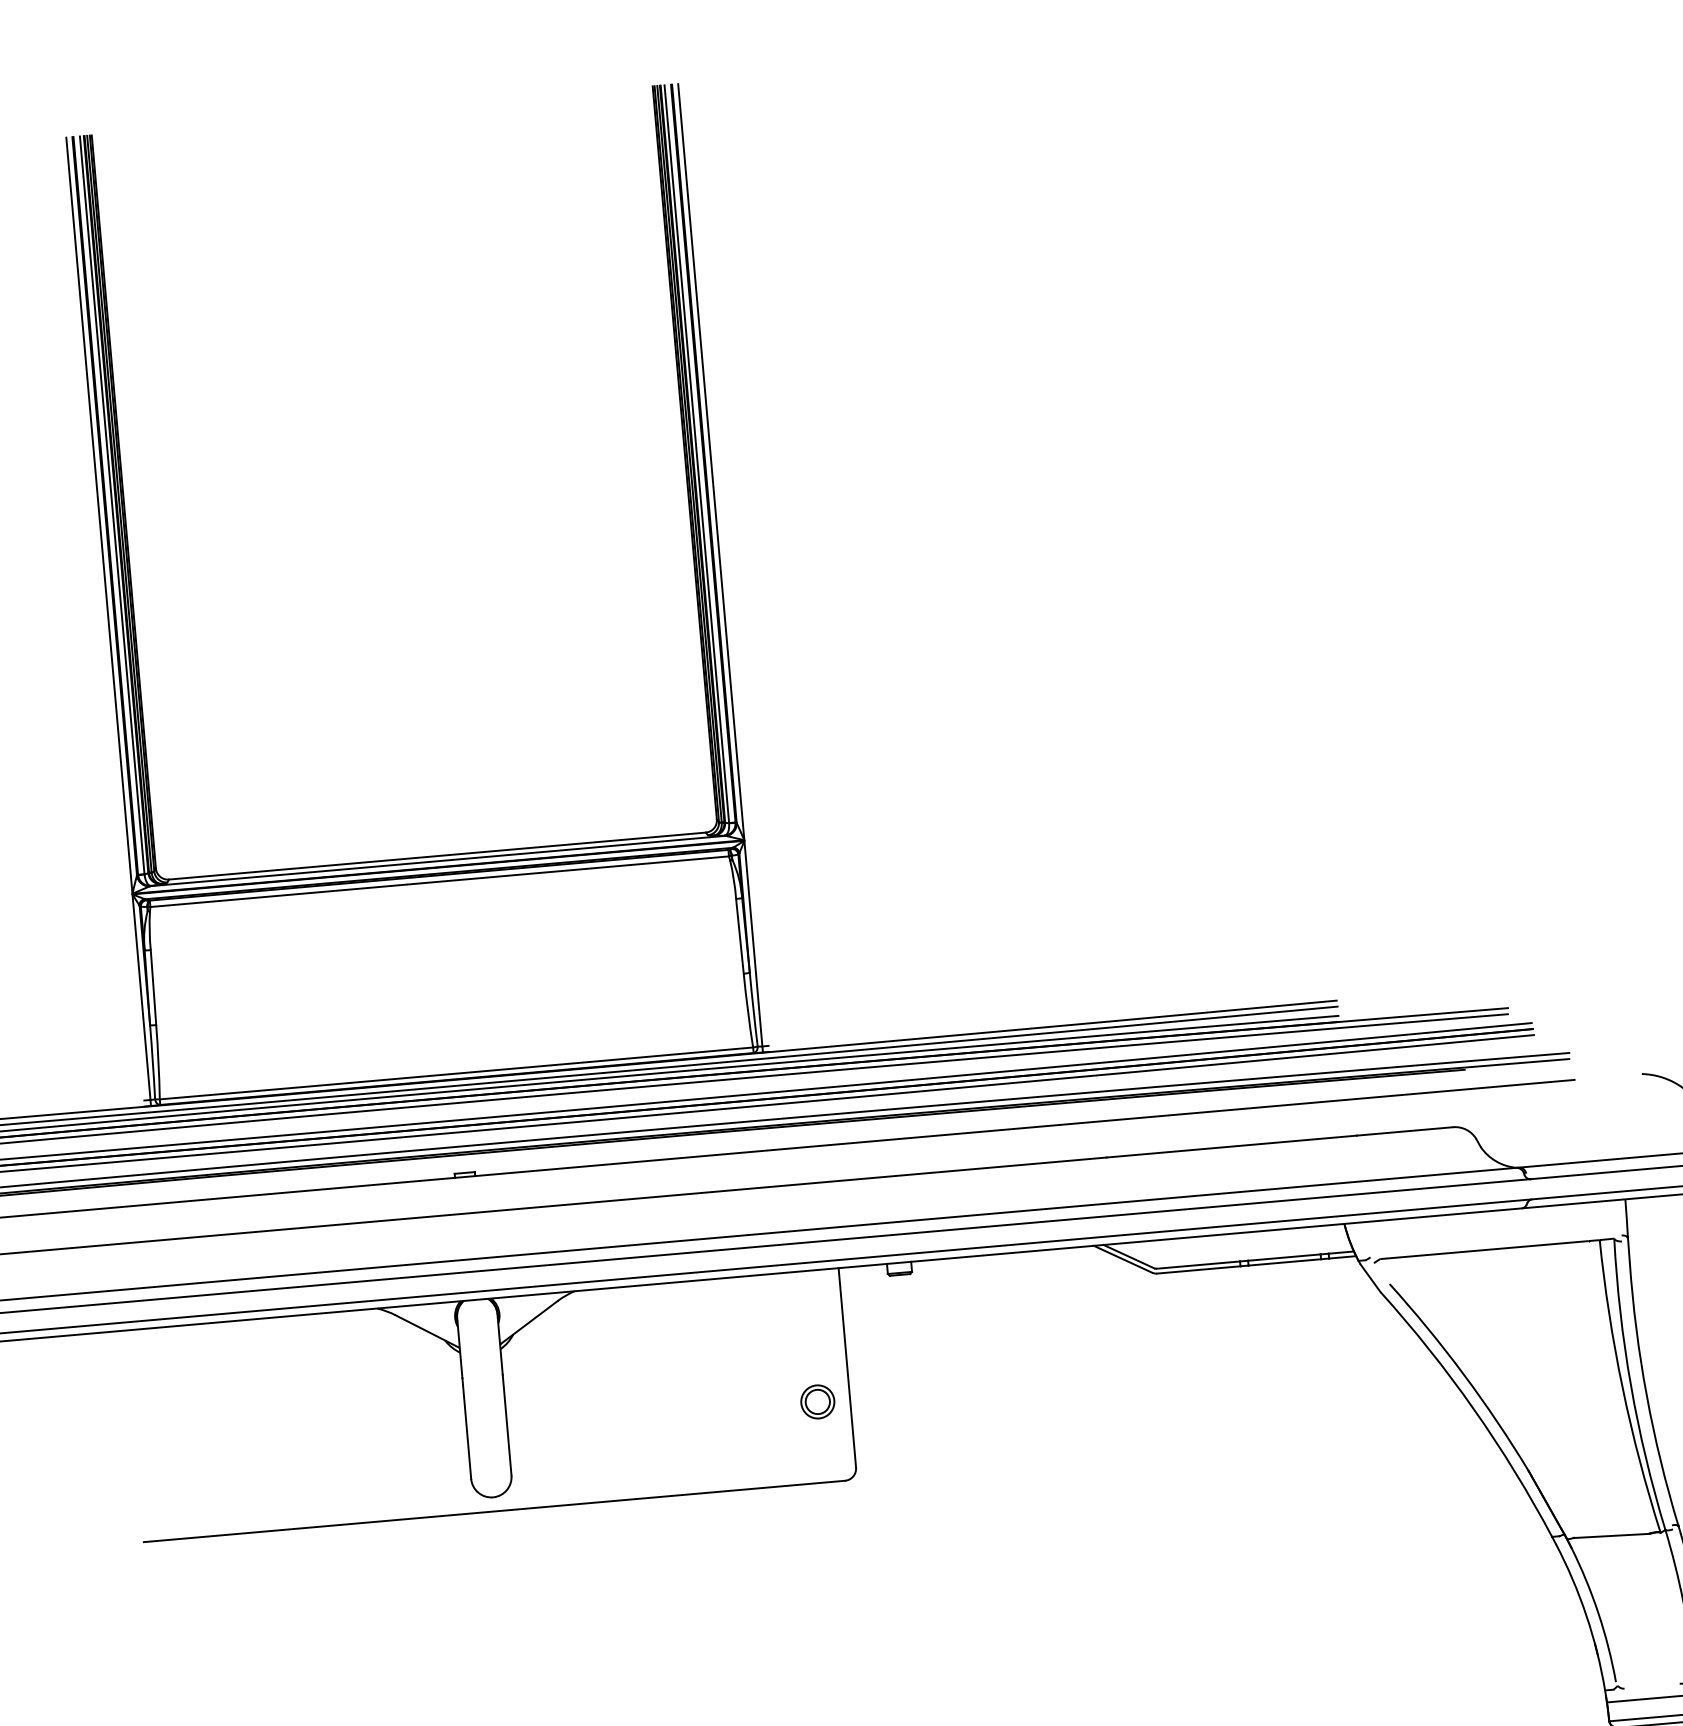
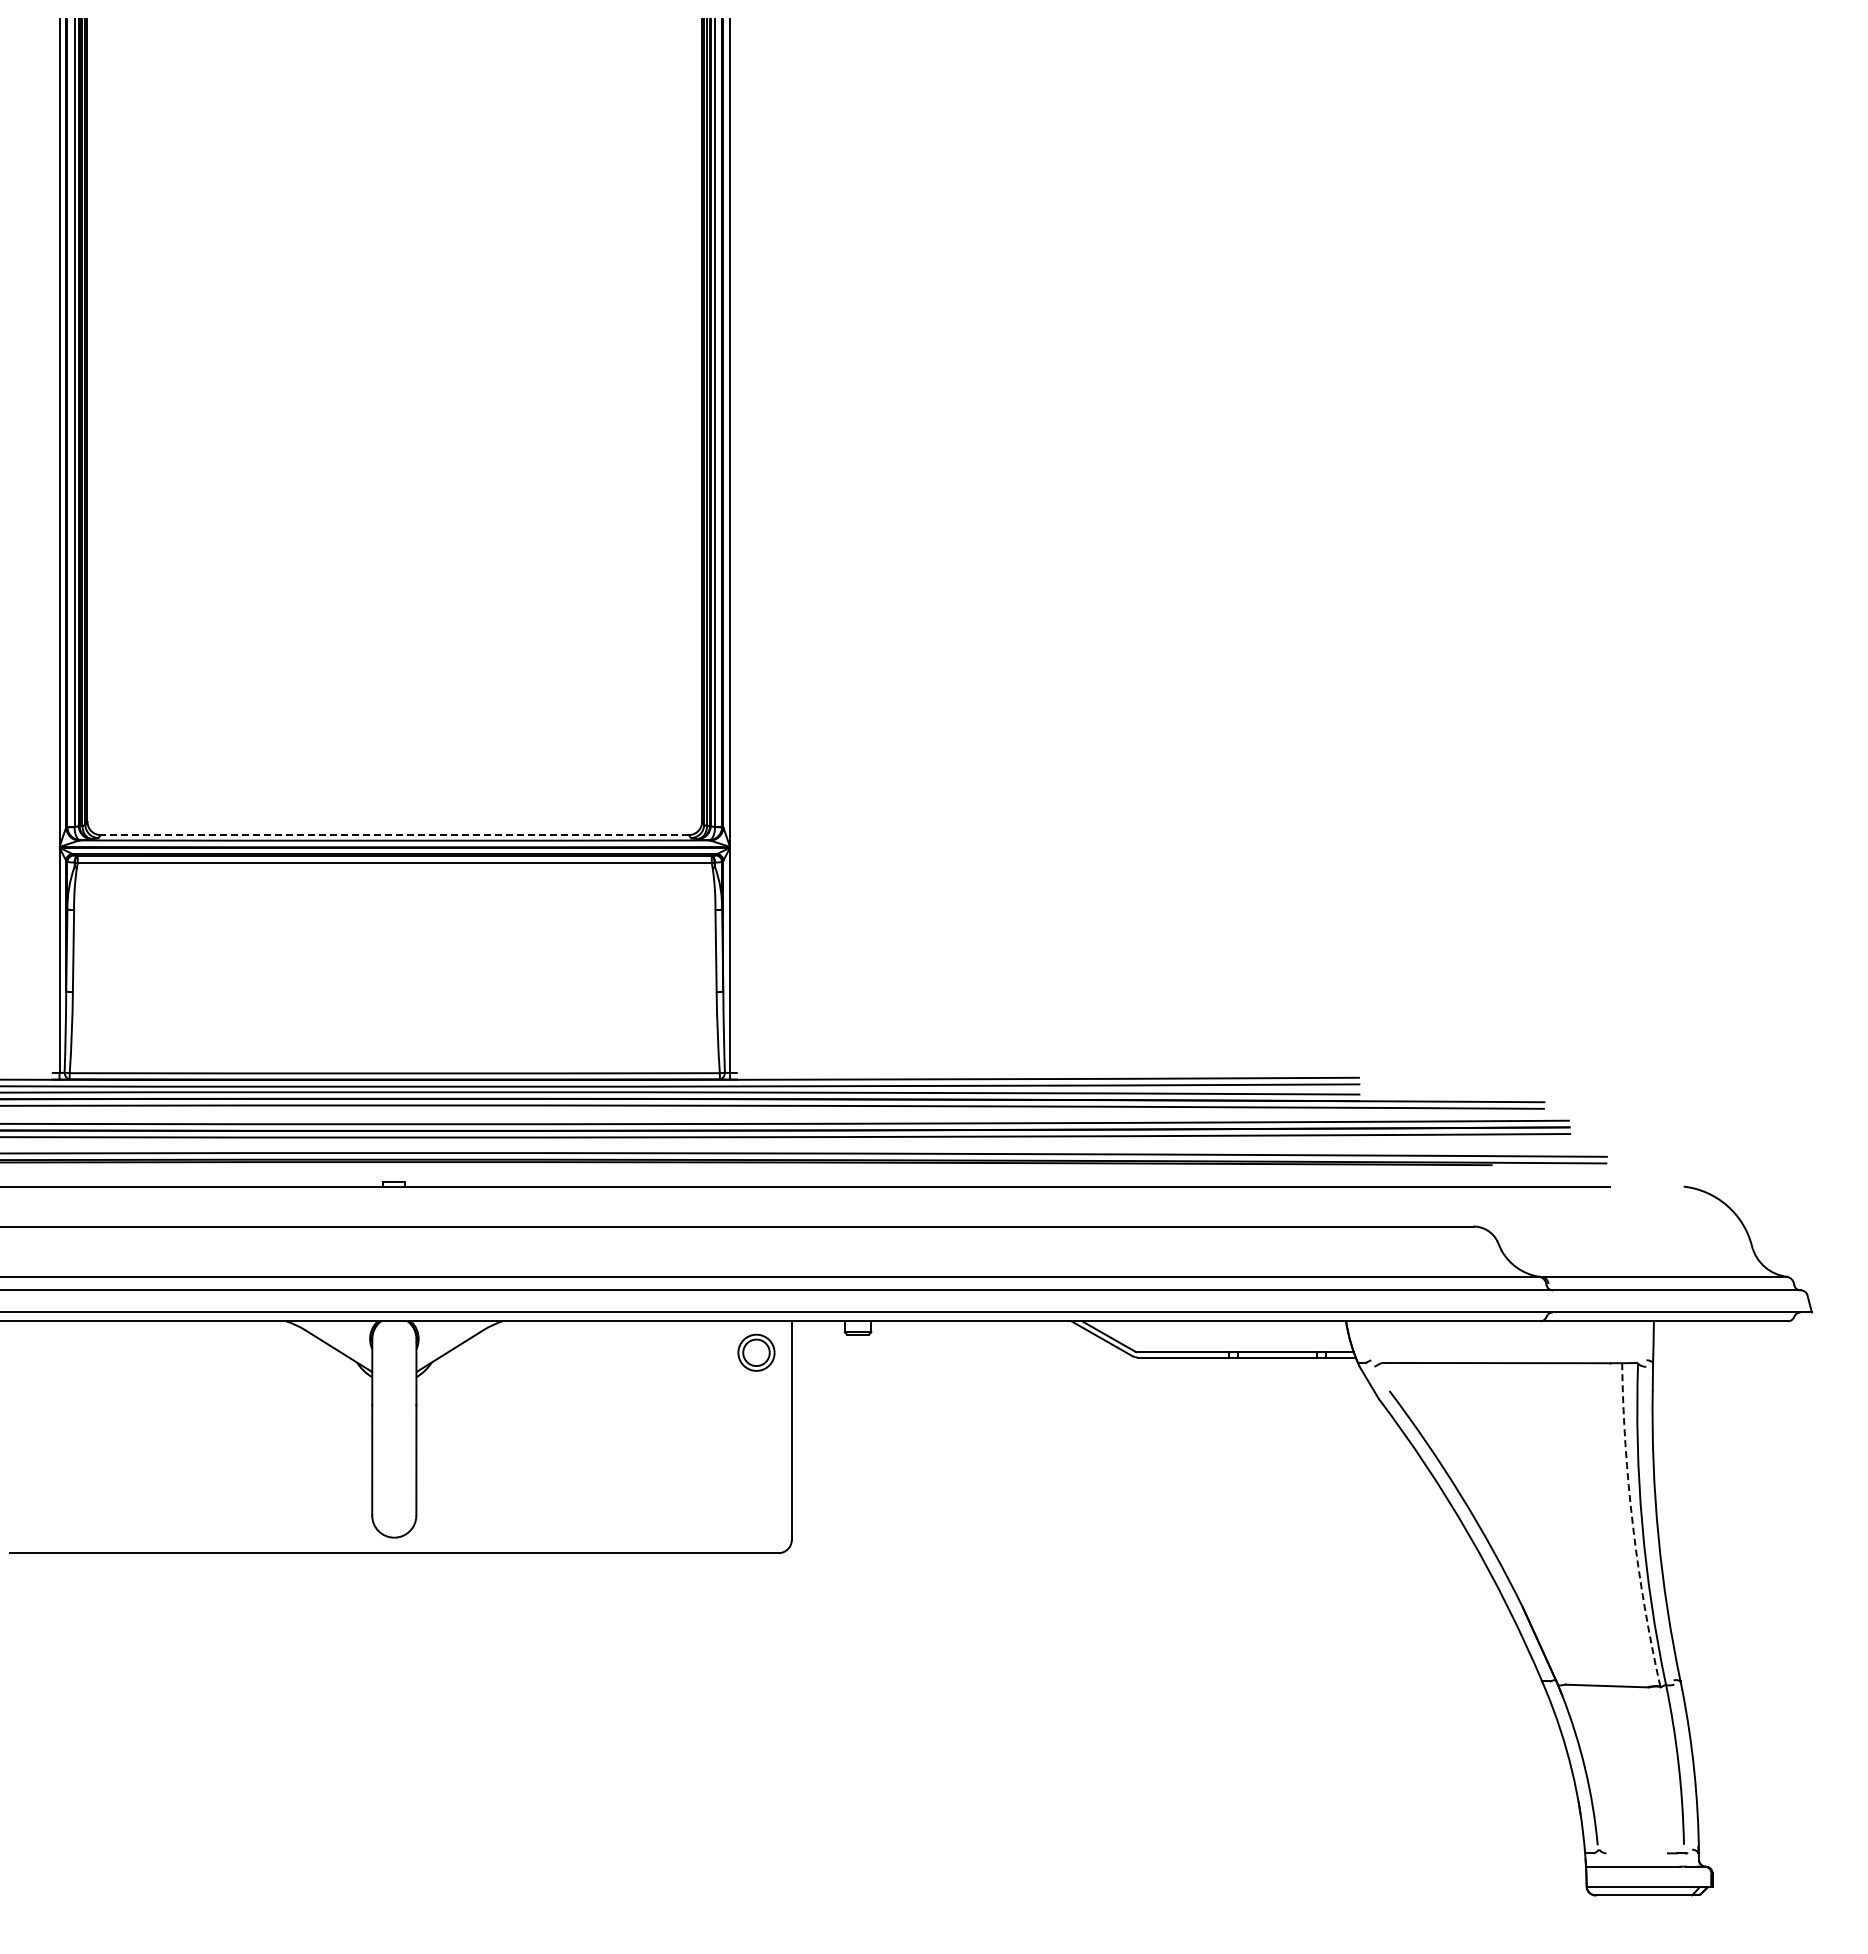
line: (437, 856) -> (394, 835), solid -> dashed
arc: (1623, 1388) -> (1633, 1526), solid -> dashed
part: (817, 1401) -> (756, 1352), moved

